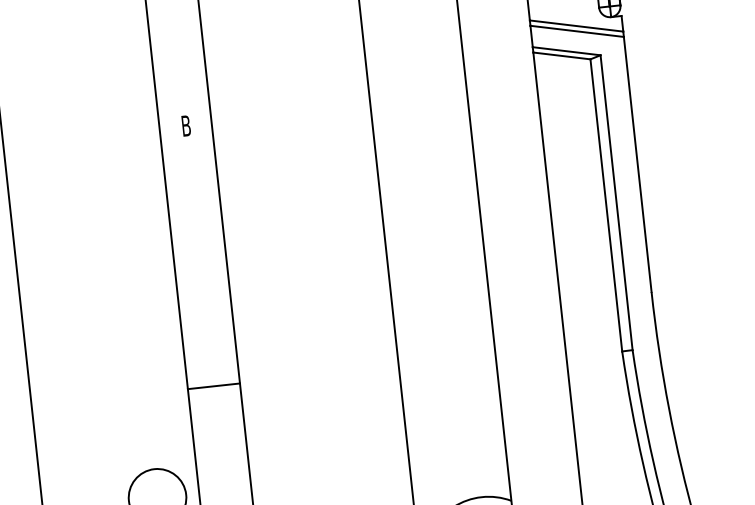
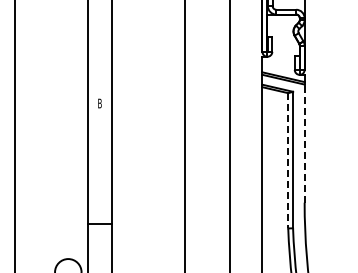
line: (637, 164) -> (304, 143), solid -> dashed
line: (606, 204) -> (288, 160), solid -> dashed

